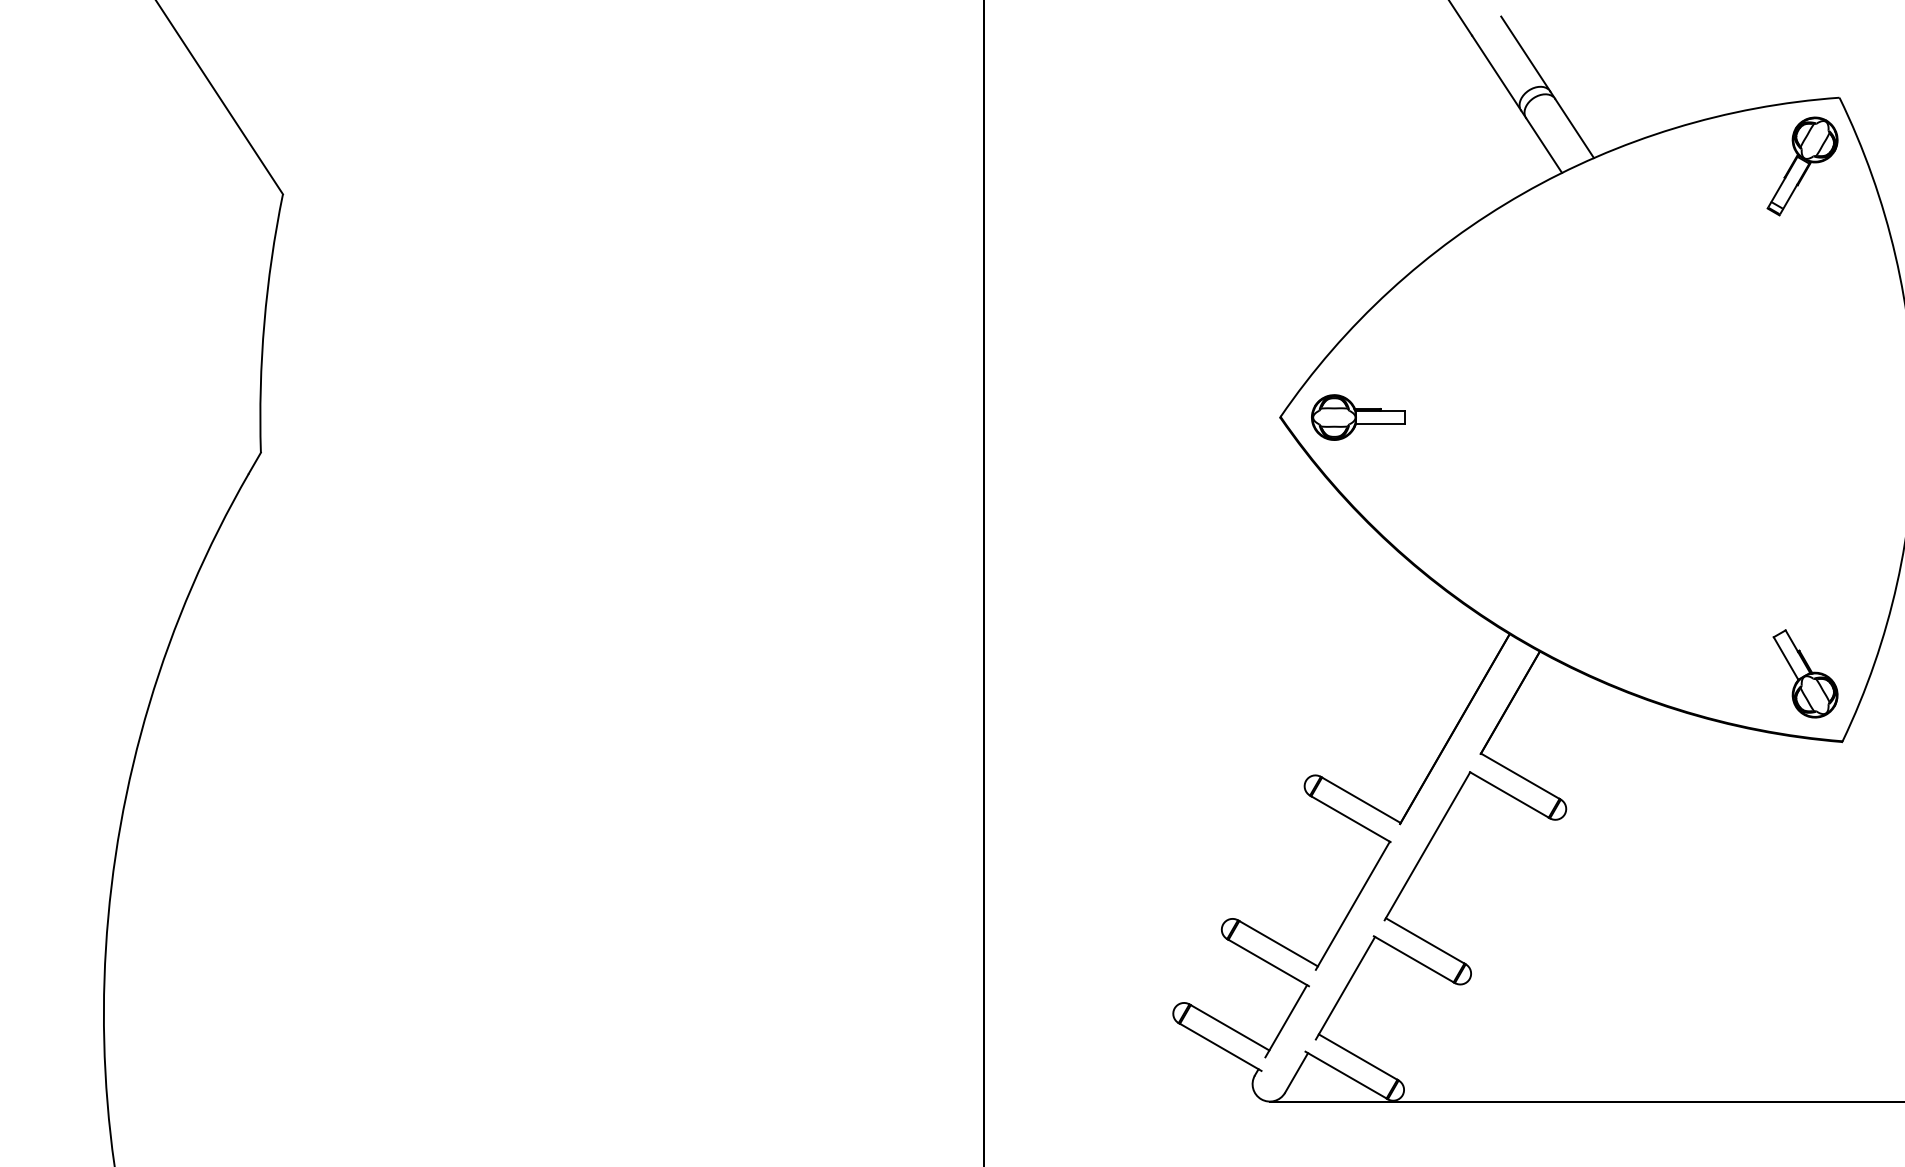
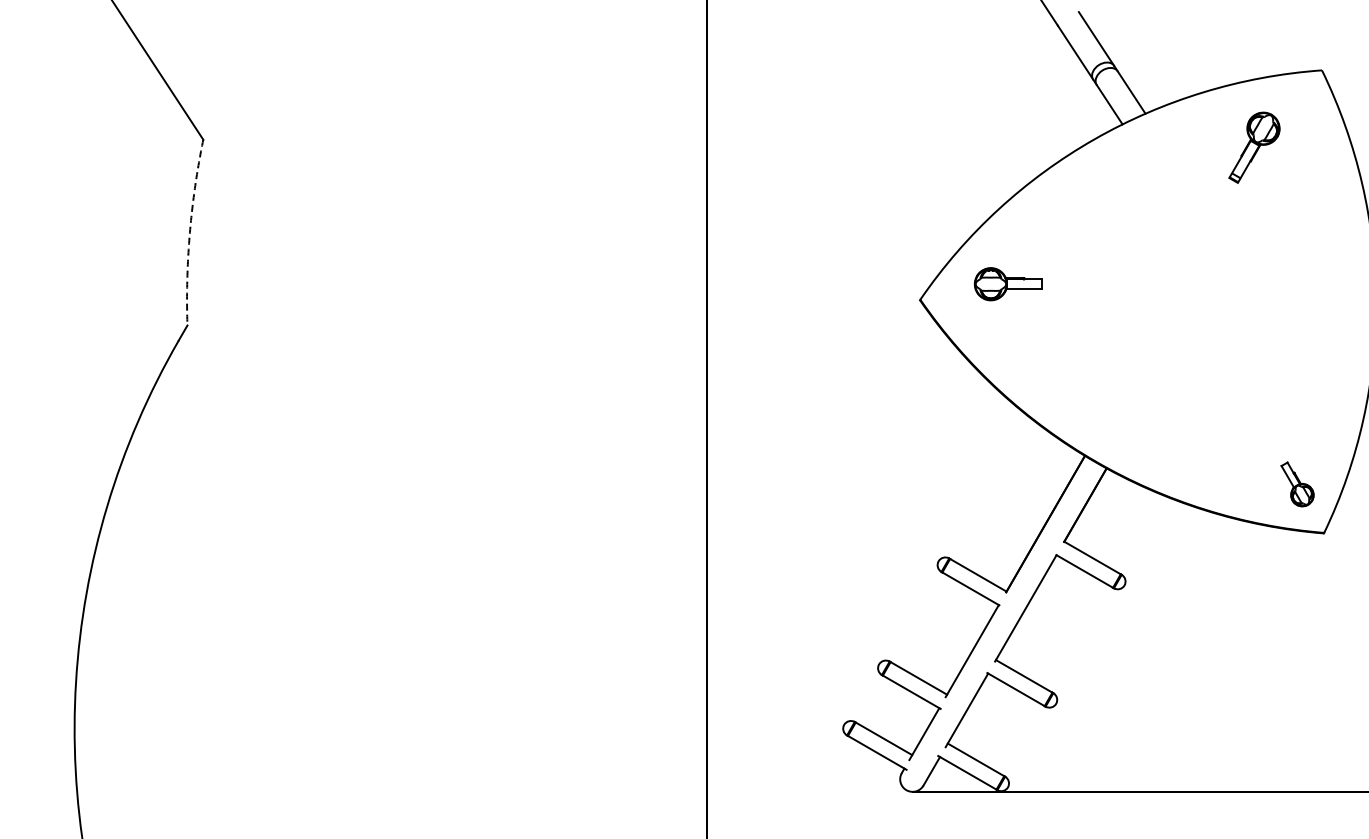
part: (1802, 166) -> (1254, 147), moved
arc: (263, 323) -> (189, 232), solid -> dashed
part: (1357, 417) -> (1007, 284), moved
part: (1805, 673) -> (1297, 484), size x0.7

